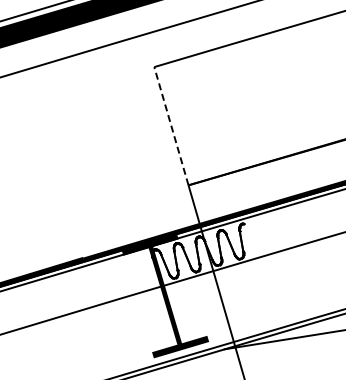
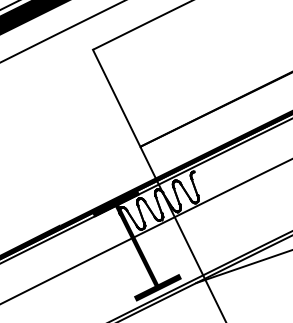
line: (171, 125) -> (116, 97), dashed -> solid

